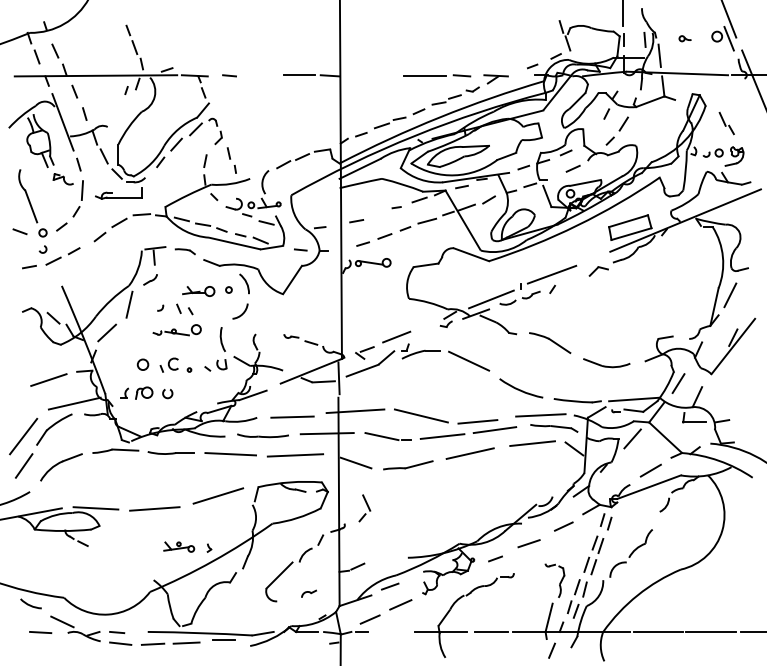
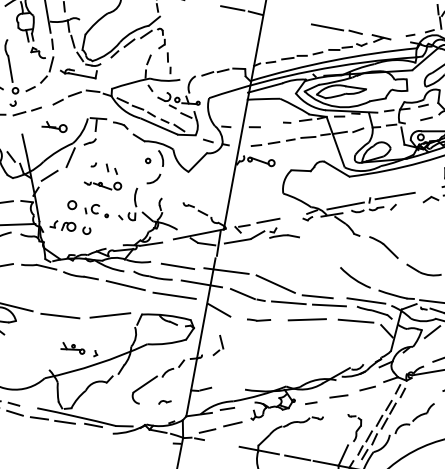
part: (198, 291) -> (54, 126), moved
line: (469, 360) -> (320, 249), removed
part: (408, 465) -> (258, 319), size x0.6

